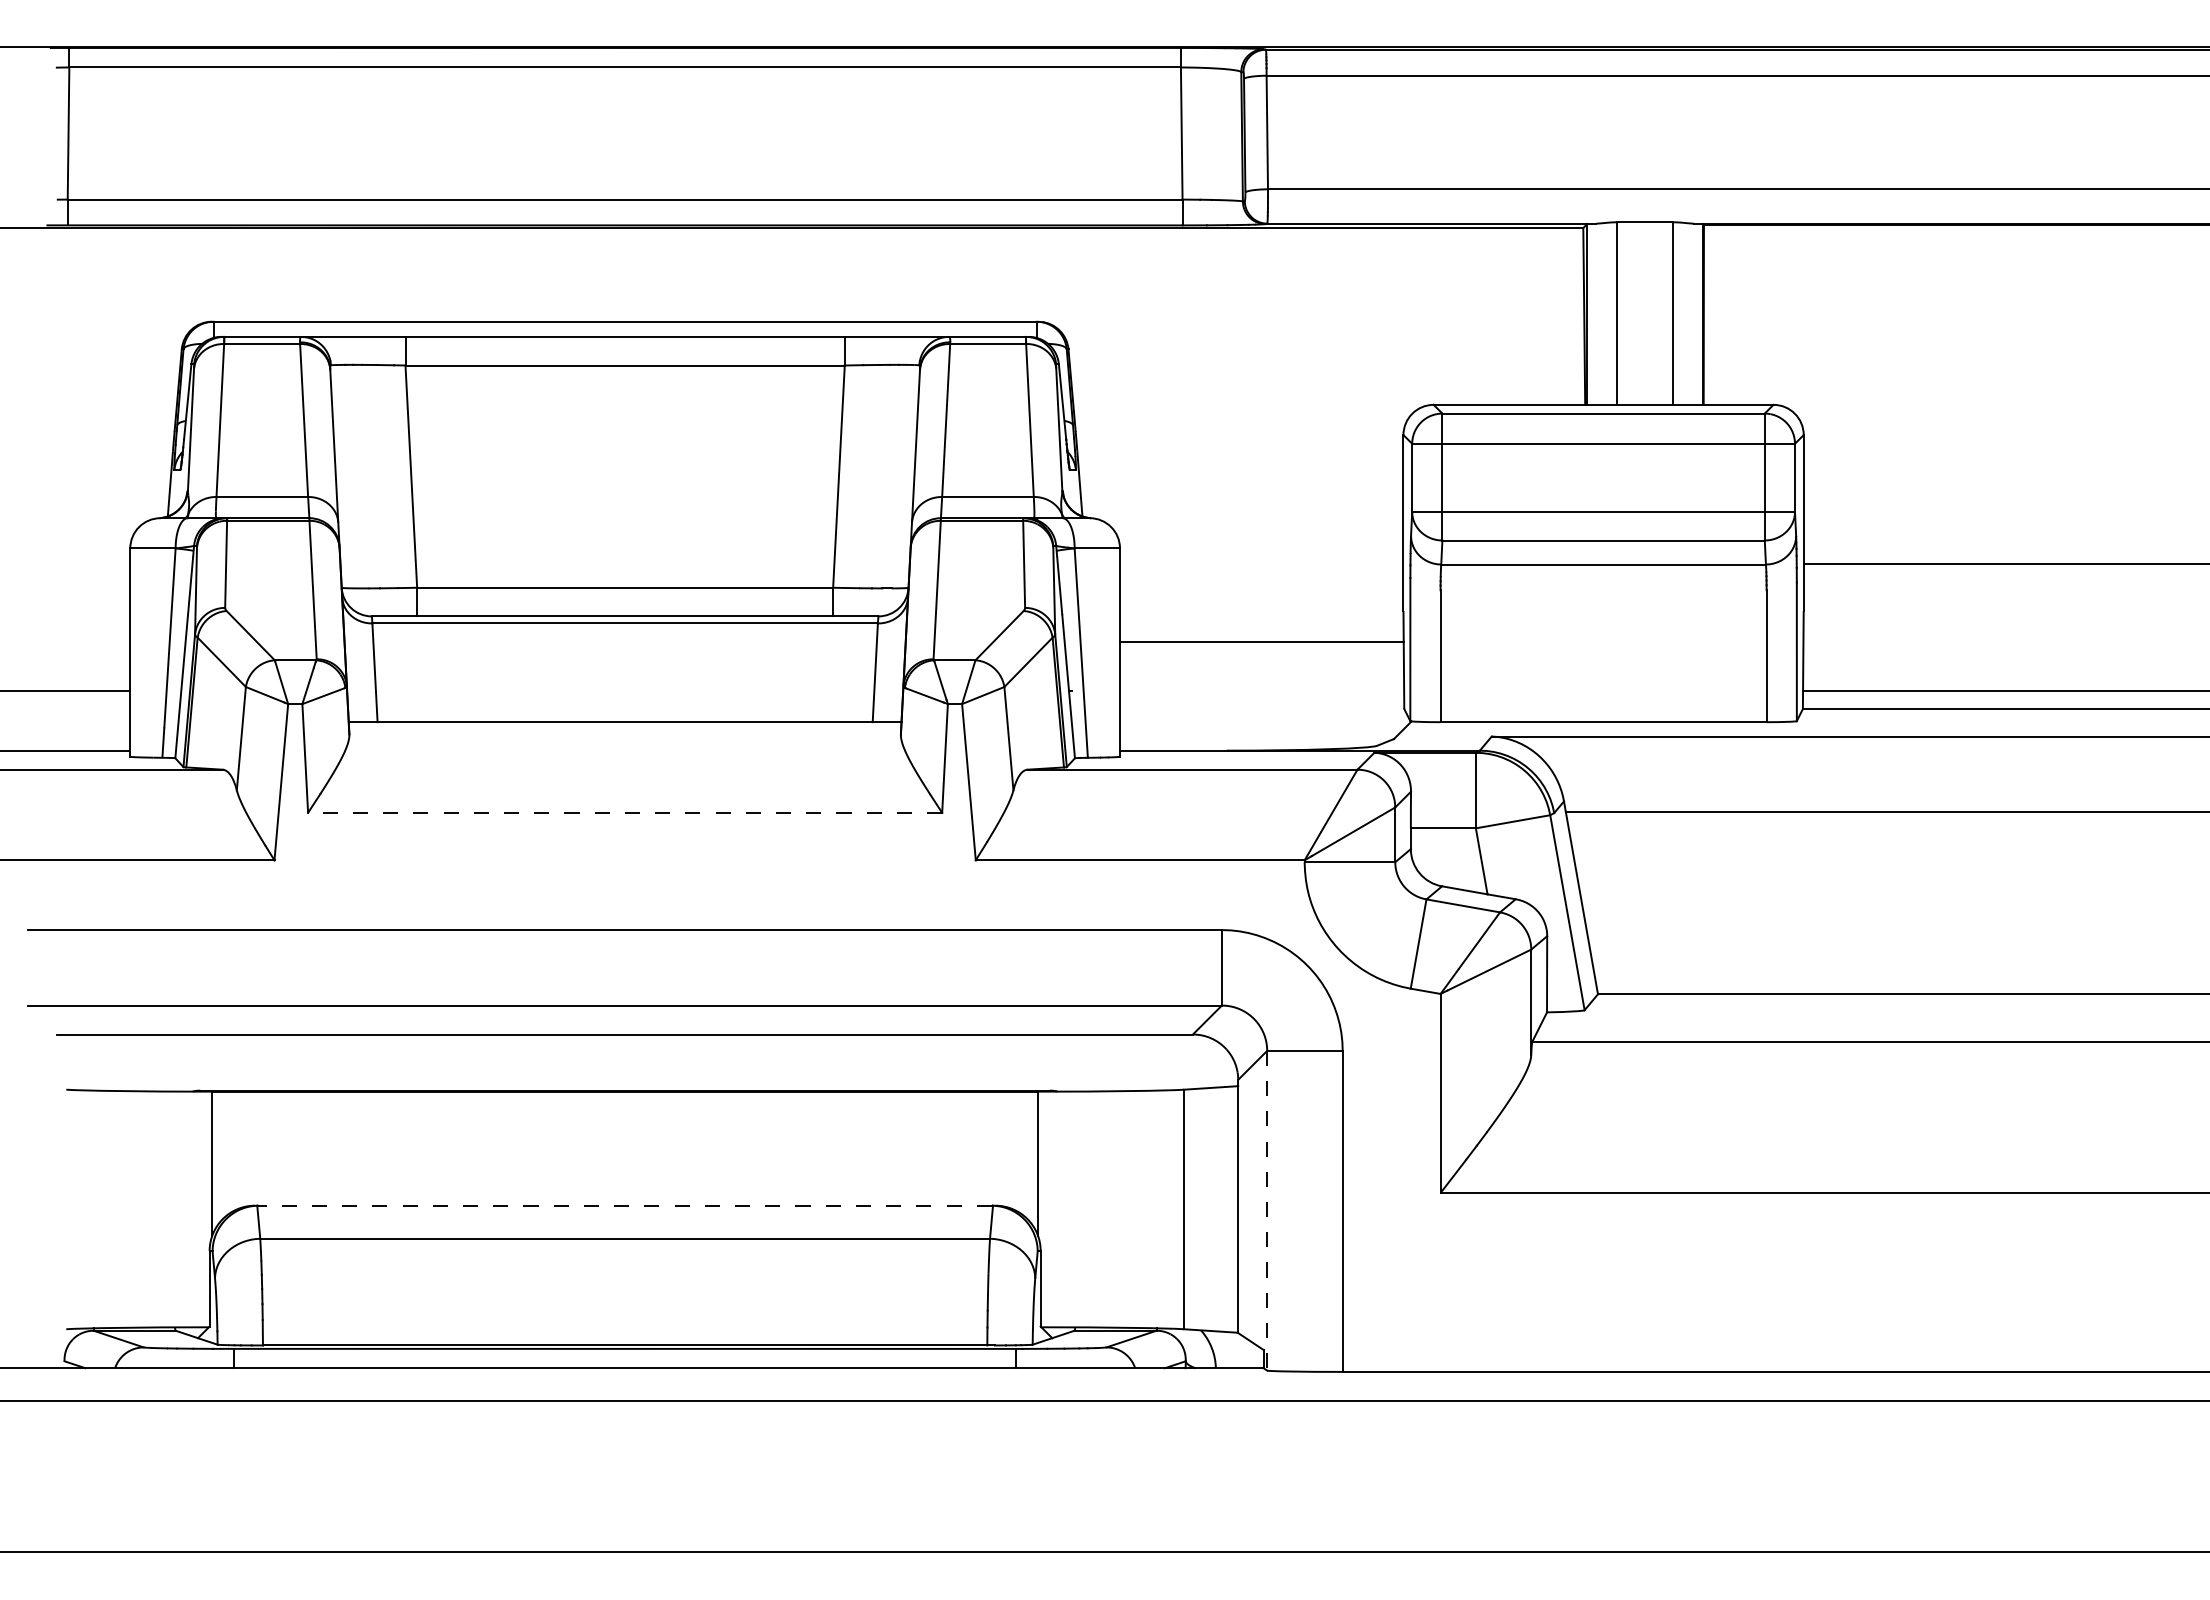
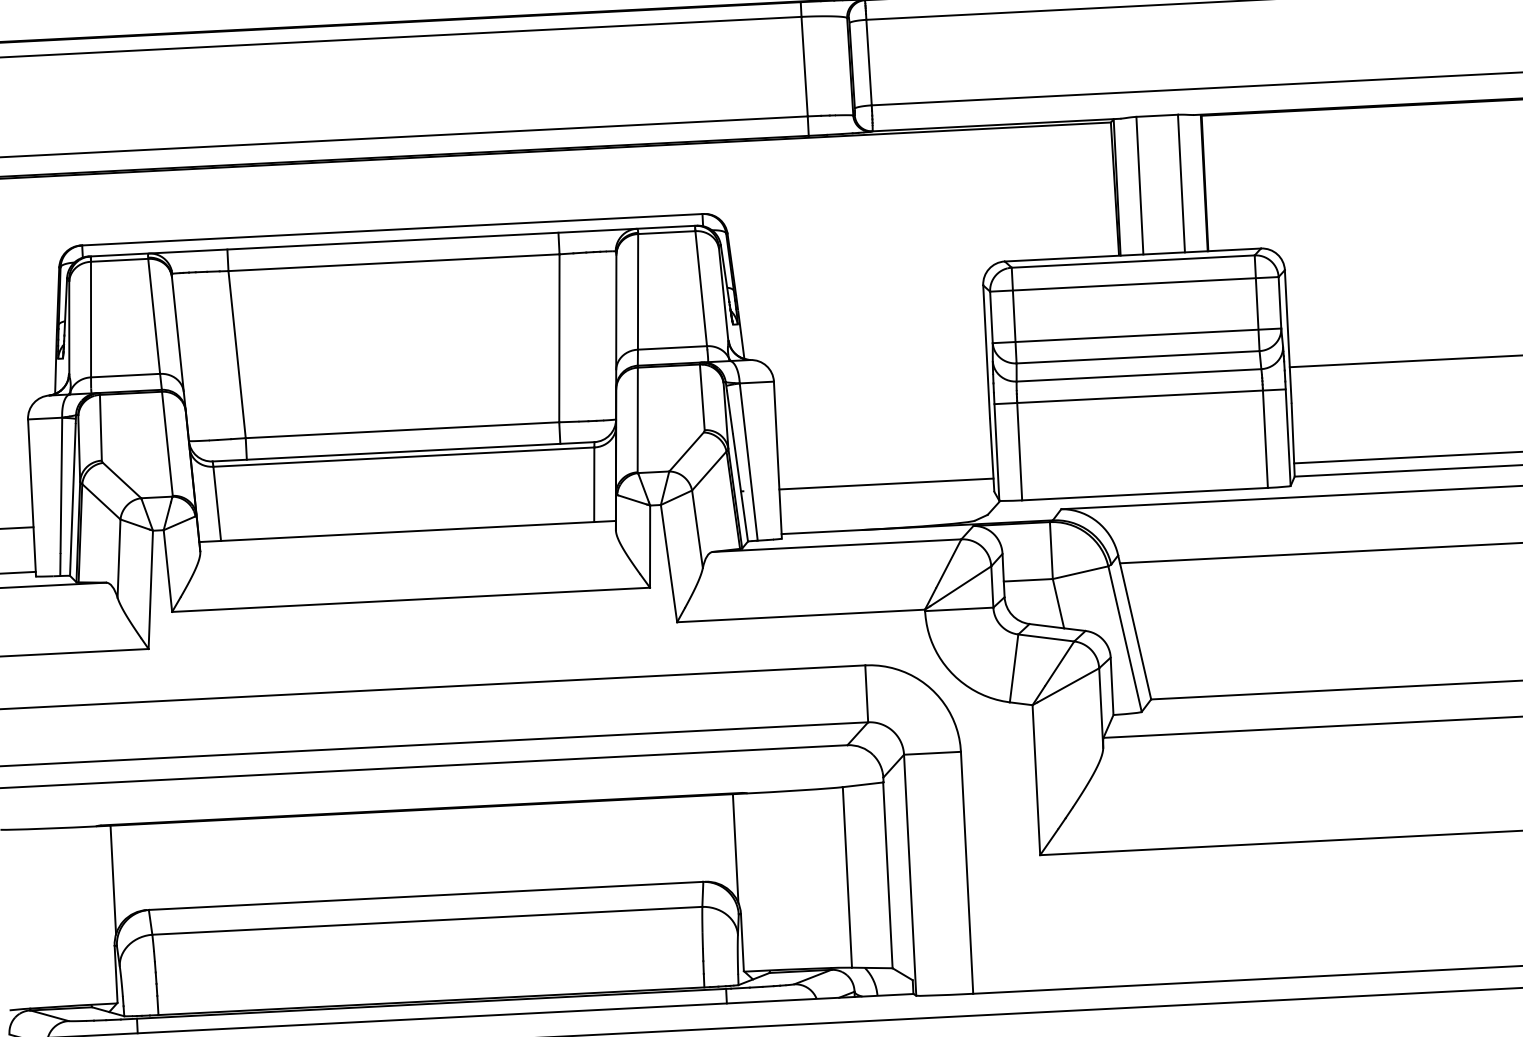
line: (1603, 592) -> (1140, 396), added
line: (1262, 642) -> (886, 484), moved
line: (624, 812) -> (410, 599), dashed -> solid
line: (625, 1205) -> (426, 895), dashed -> solid
line: (1267, 1210) -> (910, 875), dashed -> solid

